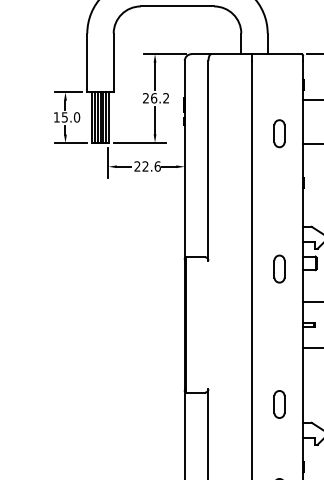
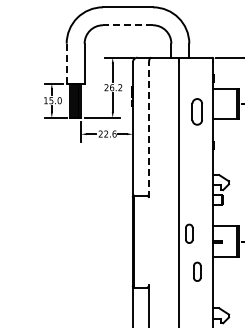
line: (178, 6) -> (128, 25), solid -> dashed
line: (87, 62) -> (66, 63), solid -> dashed
part: (279, 133) -> (197, 111), size x1.4
line: (209, 161) -> (149, 130), solid -> dashed
part: (279, 268) -> (189, 233), moved
part: (279, 403) -> (197, 271), moved

